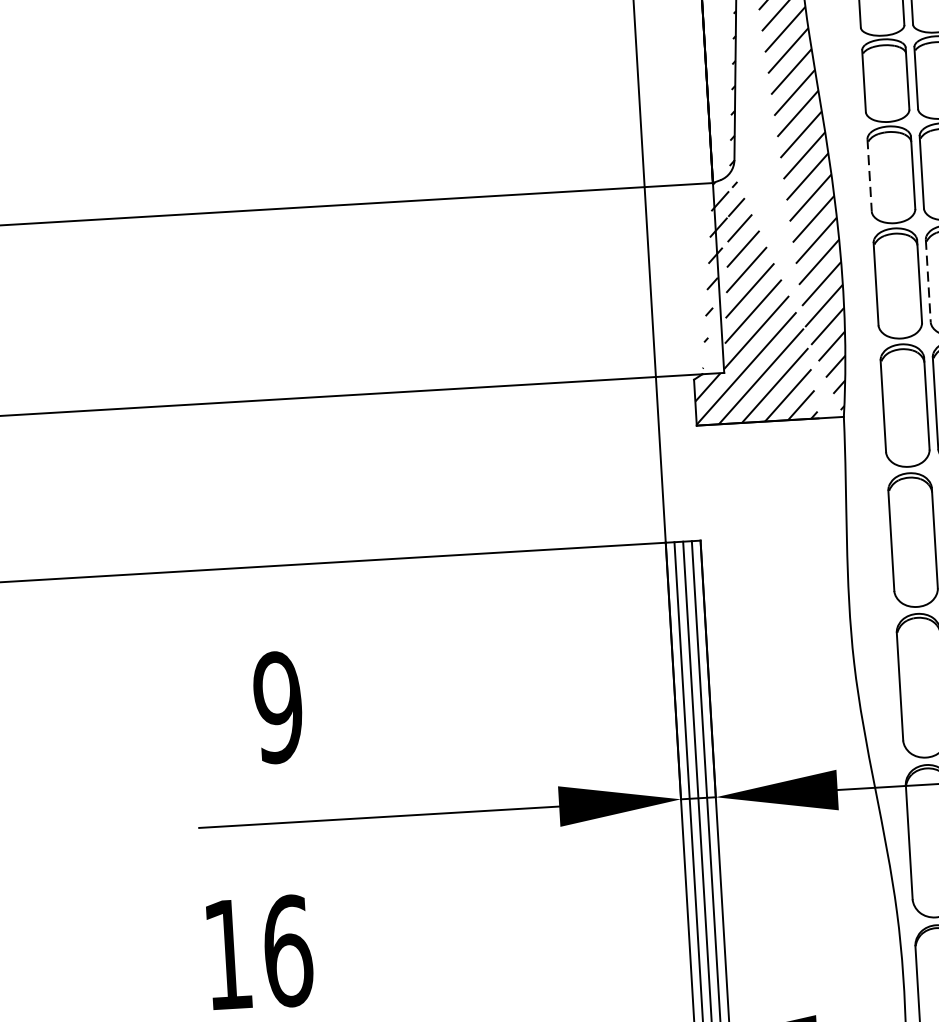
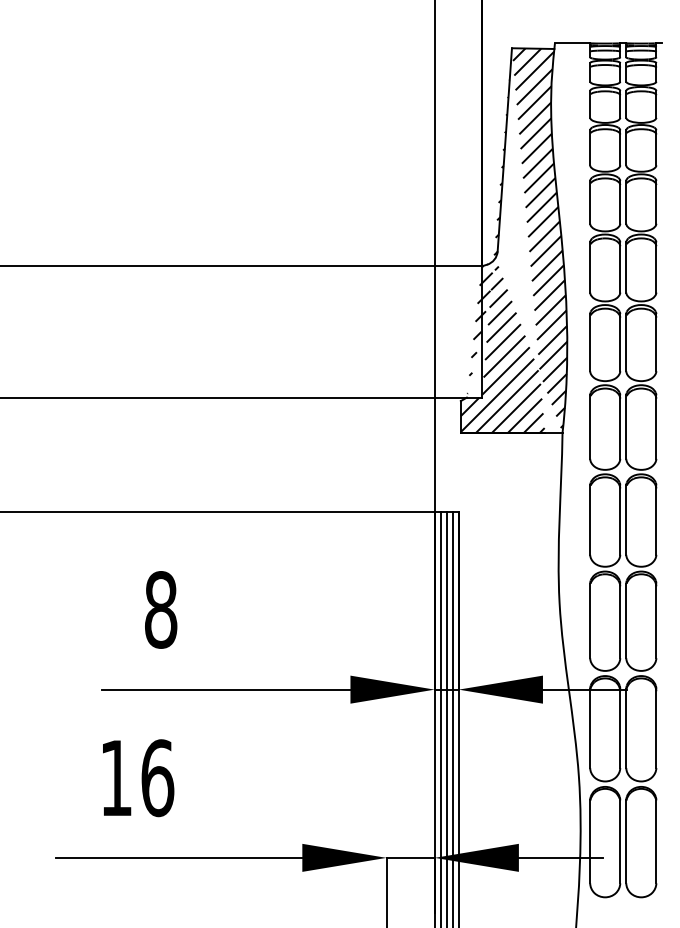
line: (870, 175) -> (590, 267), dashed -> solid
line: (928, 280) -> (626, 342), dashed -> solid
text: (277, 706) -> (160, 609), 9 -> 8

